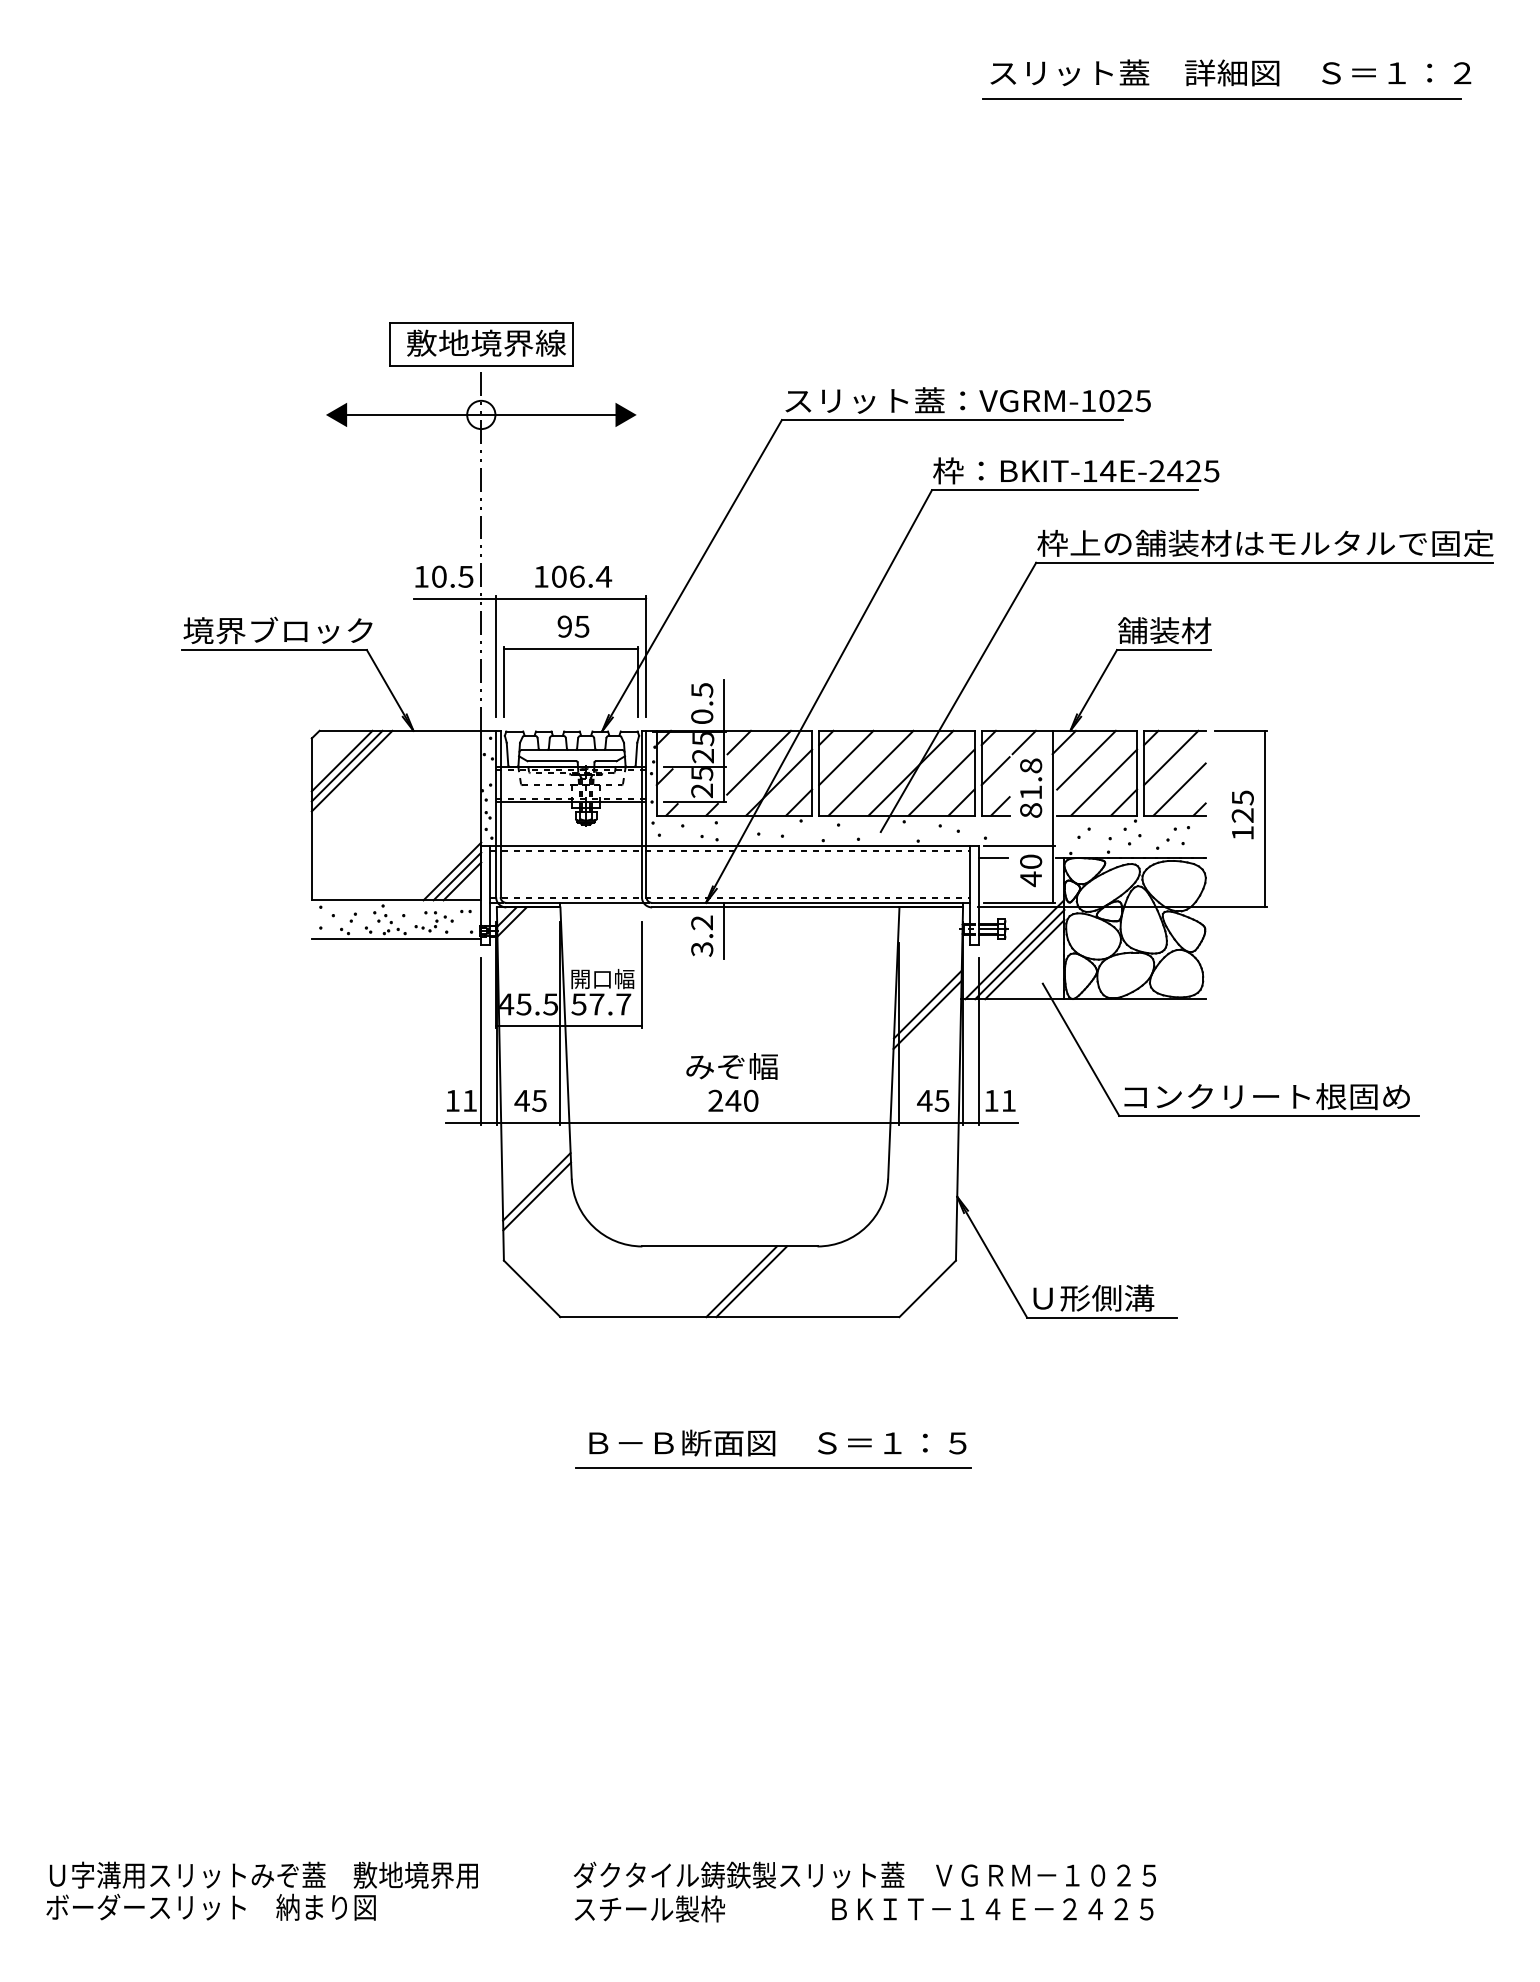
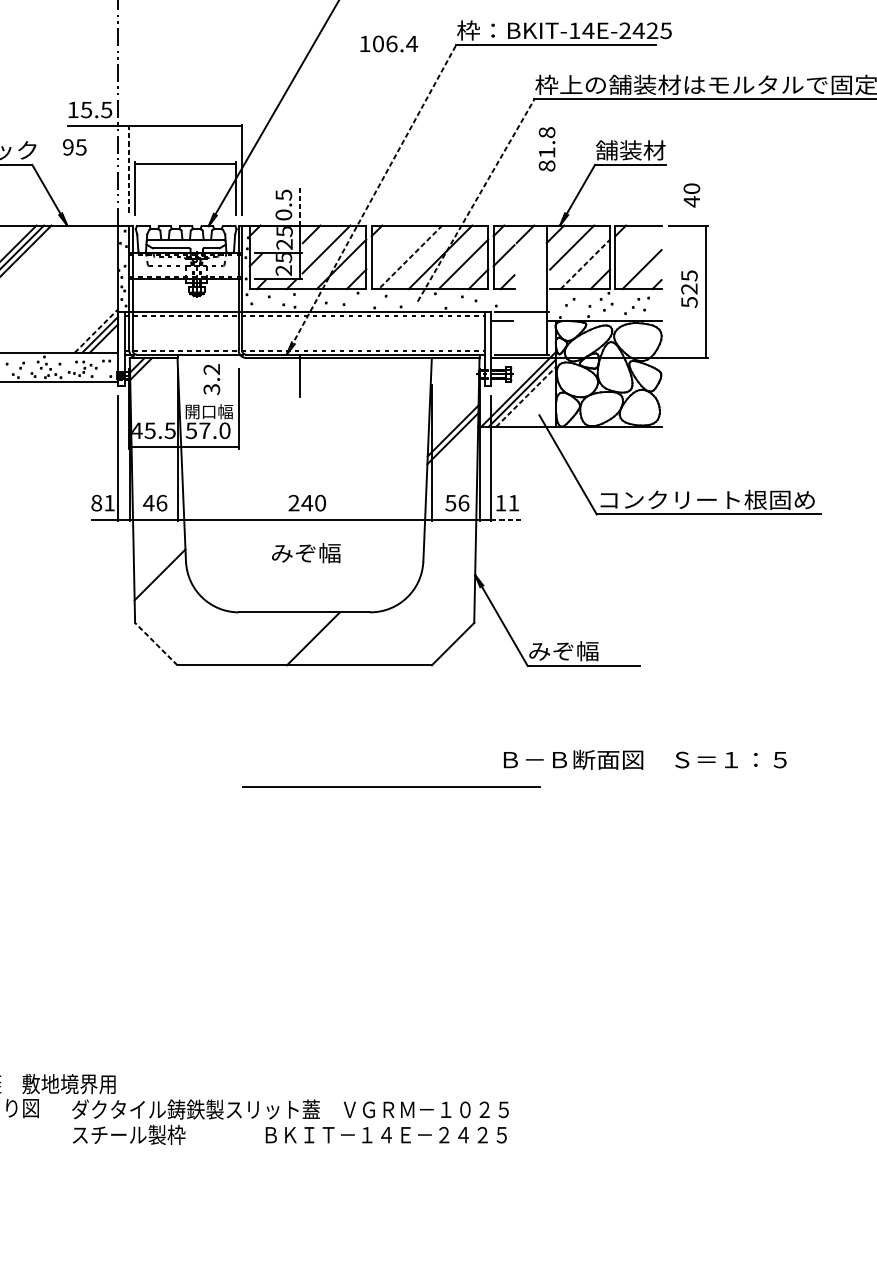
text: (438, 576) -> (86, 109), 10.5 -> 15.5
text: (573, 576) -> (389, 43), moved
text: (573, 626) -> (74, 147), moved
line: (496, 657) -> (129, 170), solid -> dashed
line: (819, 696) -> (371, 199), solid -> dashed
line: (958, 696) -> (476, 199), solid -> dashed
line: (724, 705) -> (300, 206), solid -> dashed
line: (846, 757) -> (392, 245), removed
line: (1171, 757) -> (635, 245), removed
line: (871, 773) -> (410, 257), solid -> dashed
line: (1104, 782) -> (585, 264), solid -> dashed
text: (1031, 787) -> (547, 148), moved
text: (1242, 833) -> (689, 302), 125 -> 525
text: (1031, 870) -> (692, 195), moved
line: (452, 871) -> (96, 331), solid -> dashed
text: (702, 935) -> (212, 379), moved
line: (1025, 959) -> (526, 397), solid -> dashed
text: (623, 1004) -> (224, 430), 57.7 -> 57.0
text: (731, 1066) -> (305, 553), moved
text: (452, 1100) -> (96, 502), 11 -> 81
text: (539, 1100) -> (161, 502), 45 -> 46
text: (933, 1100) -> (457, 502), 45 -> 56
line: (998, 1122) -> (506, 519), solid -> dashed
line: (536, 1186) -> (159, 567), removed
line: (751, 1281) -> (320, 638), removed
line: (532, 1288) -> (156, 643), solid -> dashed
text: (1091, 1297) -> (575, 650), Ｕ形側溝 -> みぞ幅
text: (777, 1442) -> (644, 759), moved
line: (773, 1467) -> (391, 786), moved
text: (864, 1891) -> (290, 1121), moved

